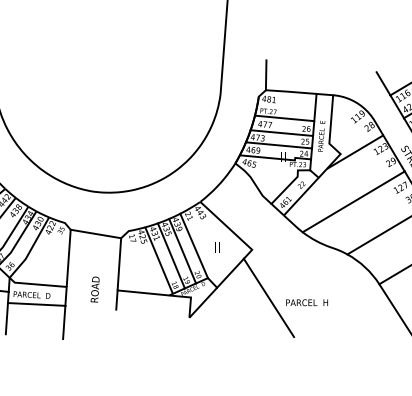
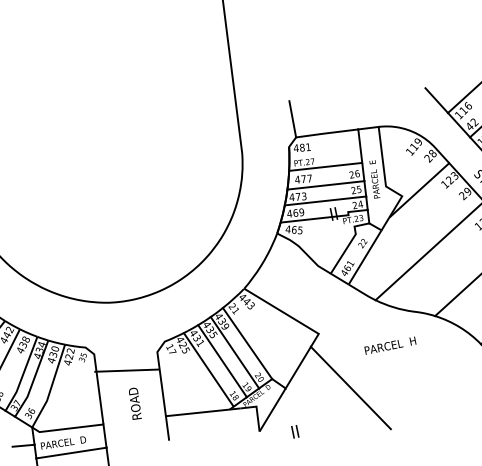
line: (95, 233) -> (126, 370), moved
text: (217, 247) -> (294, 431), moved
text: (94, 289) -> (134, 403), moved
text: (306, 302) -> (389, 345), moved

